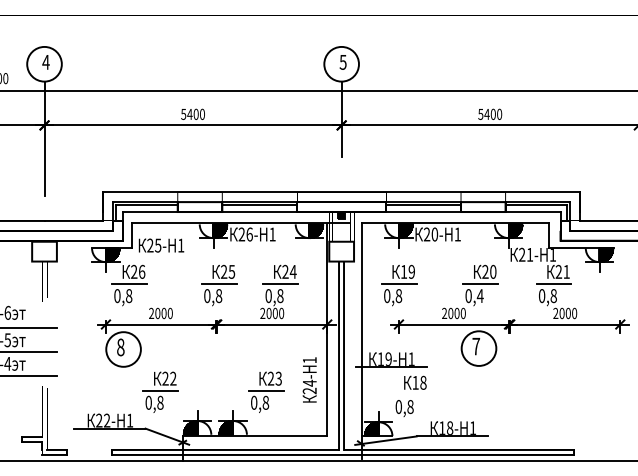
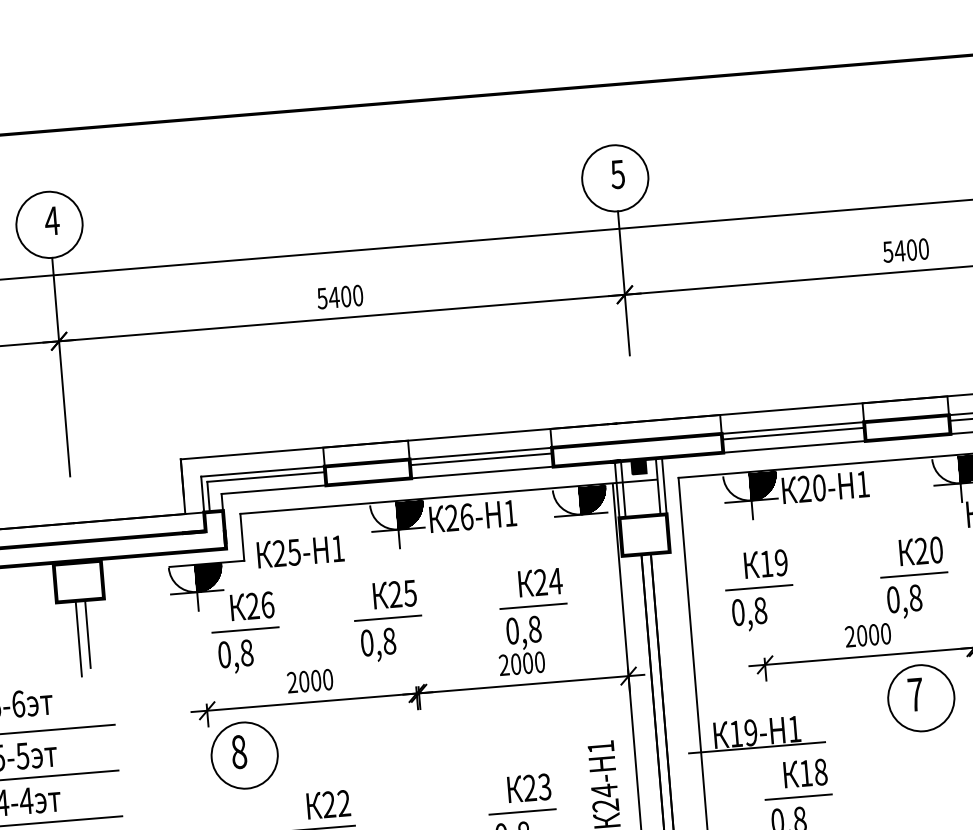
part: (219, 285) -> (388, 621), moved
text: (479, 296) -> (914, 598), 0,4 -> 0,8
line: (410, 394) -> (798, 796), added

